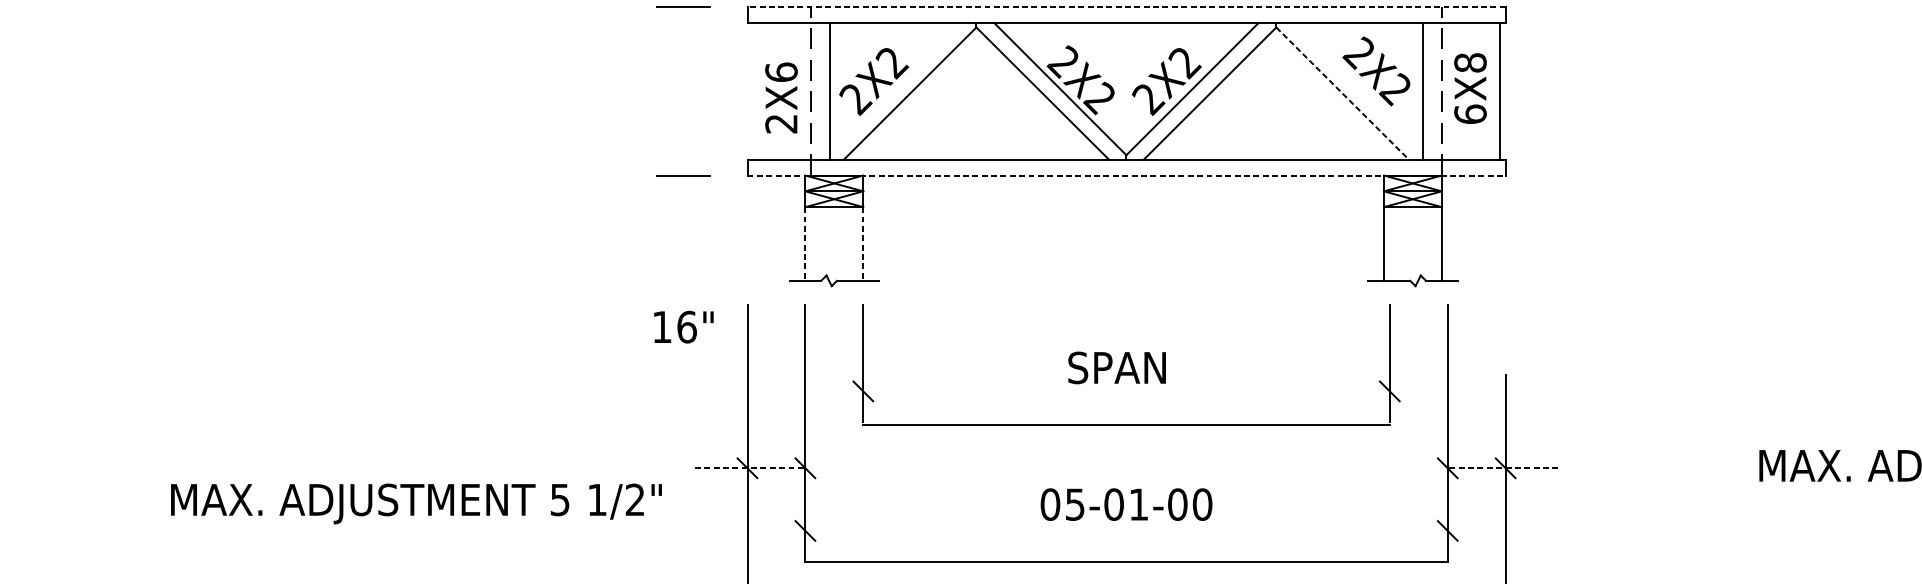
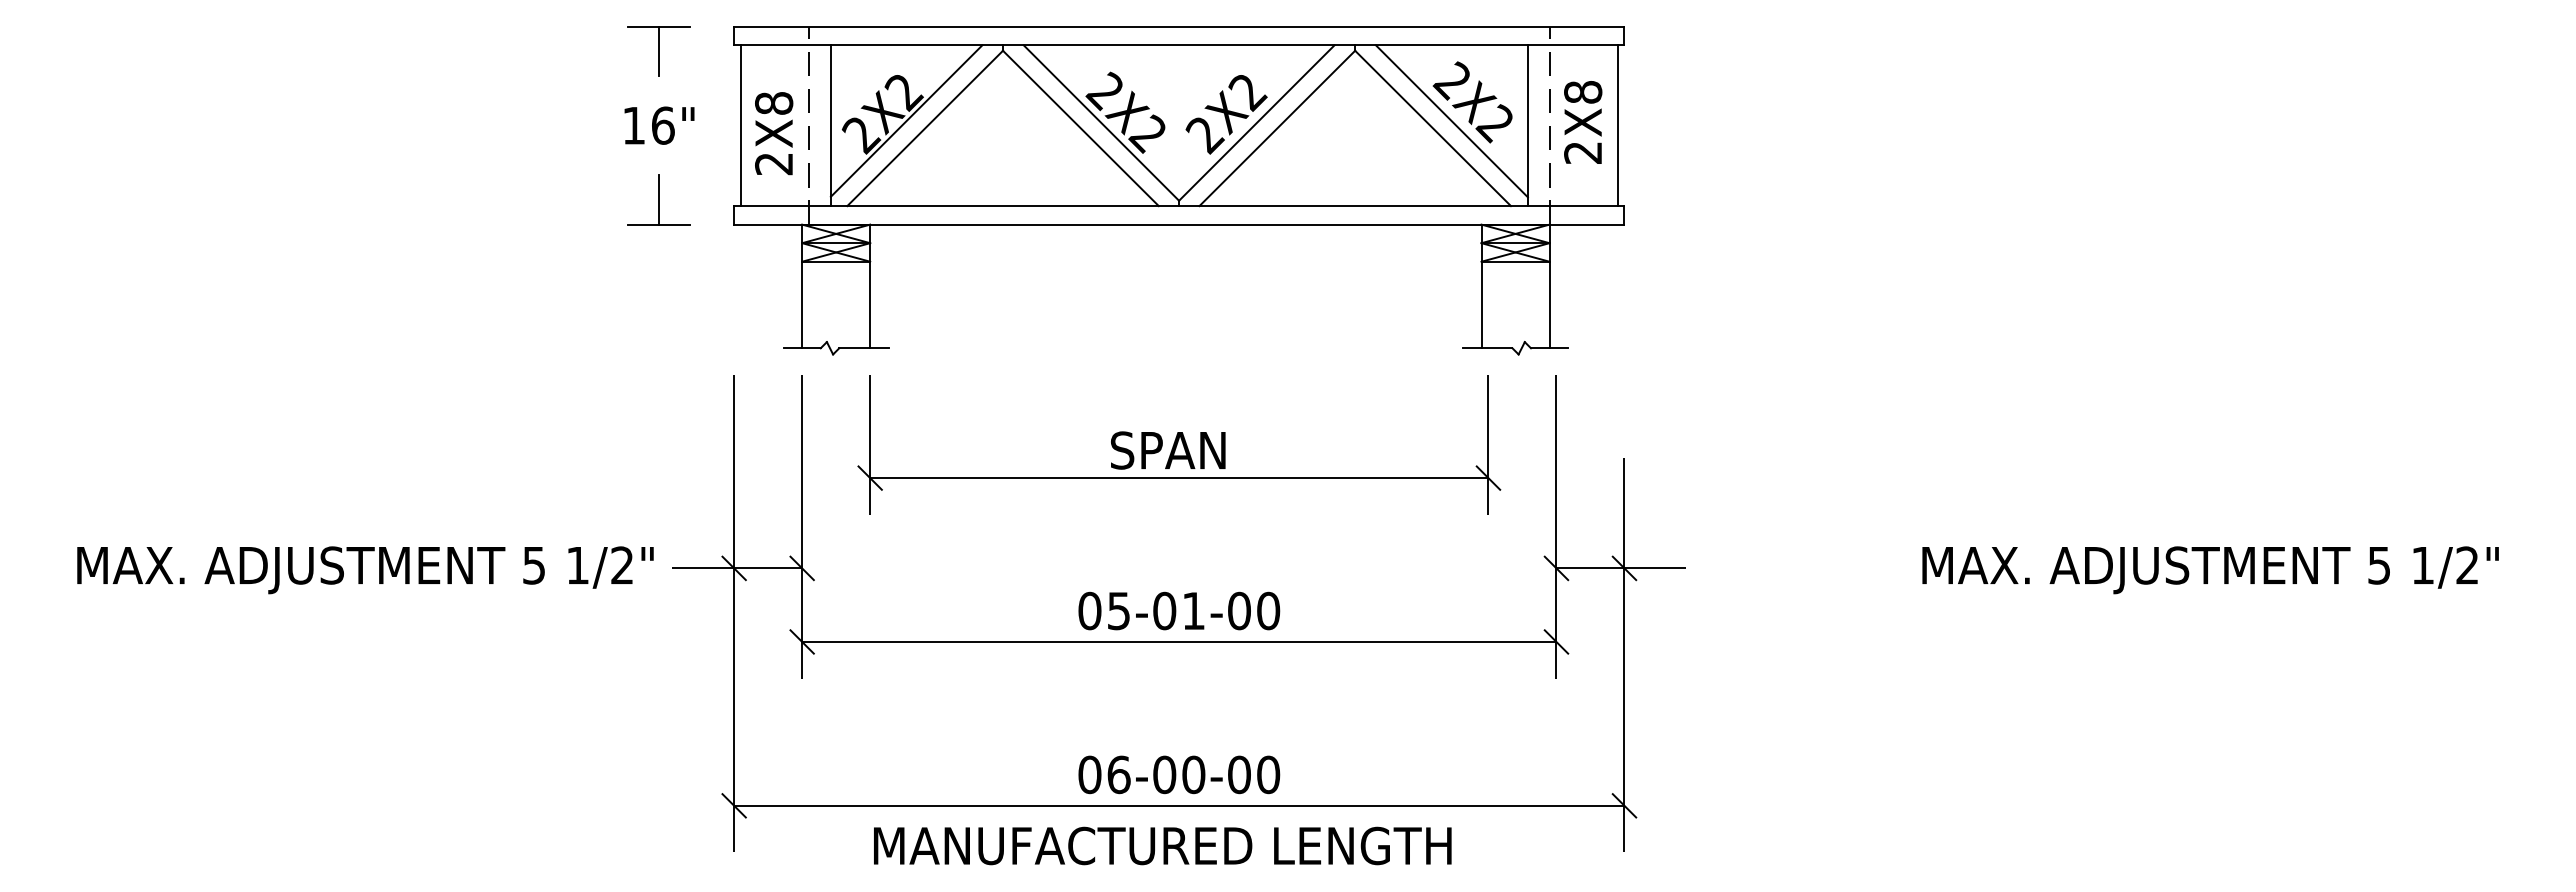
line: (1125, 6) -> (1178, 26), dashed -> solid
line: (683, 28) -> (659, 51), added
text: (781, 71) -> (774, 102), 2X6 -> 2X8
line: (894, 86) -> (906, 120), added
line: (1358, 87) -> (1451, 121), added
line: (753, 91) -> (741, 125), added
line: (1343, 93) -> (1433, 128), dashed -> solid
text: (1470, 114) -> (1583, 152), 6X8 -> 2X8
line: (683, 154) -> (659, 199), added
line: (1126, 175) -> (1179, 224), dashed -> solid
line: (805, 244) -> (802, 305), dashed -> solid
line: (863, 244) -> (870, 305), dashed -> solid
text: (683, 327) -> (659, 125), moved
line: (1126, 424) -> (1179, 478), moved
line: (750, 468) -> (737, 568), dashed -> solid
line: (1503, 468) -> (1621, 568), dashed -> solid
text: (416, 504) -> (365, 570), moved
line: (1126, 562) -> (1179, 641), moved

